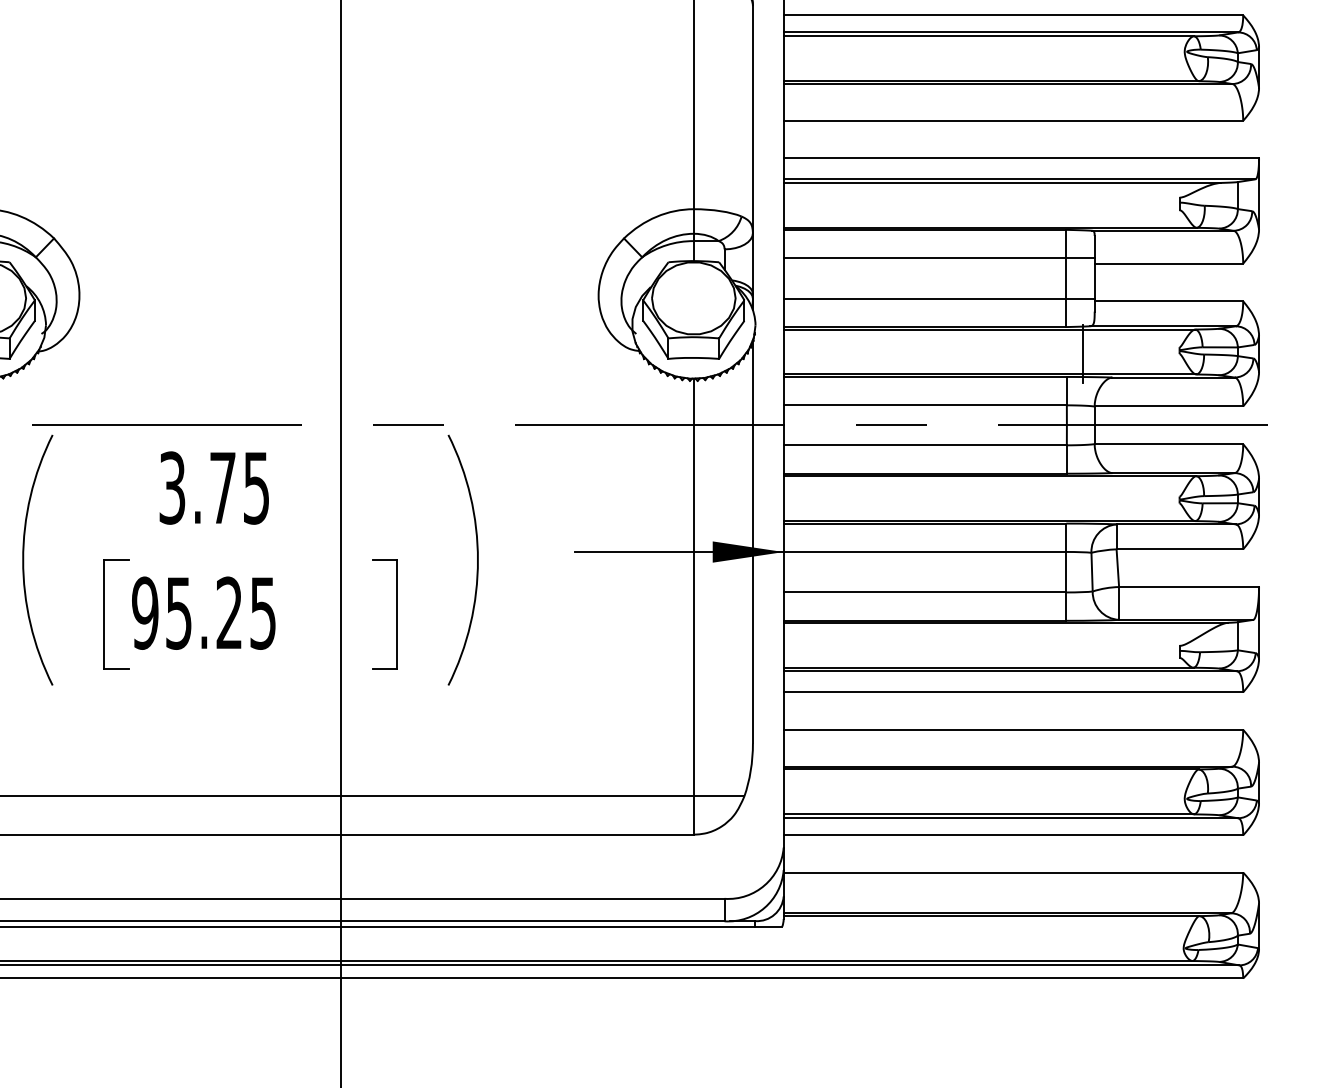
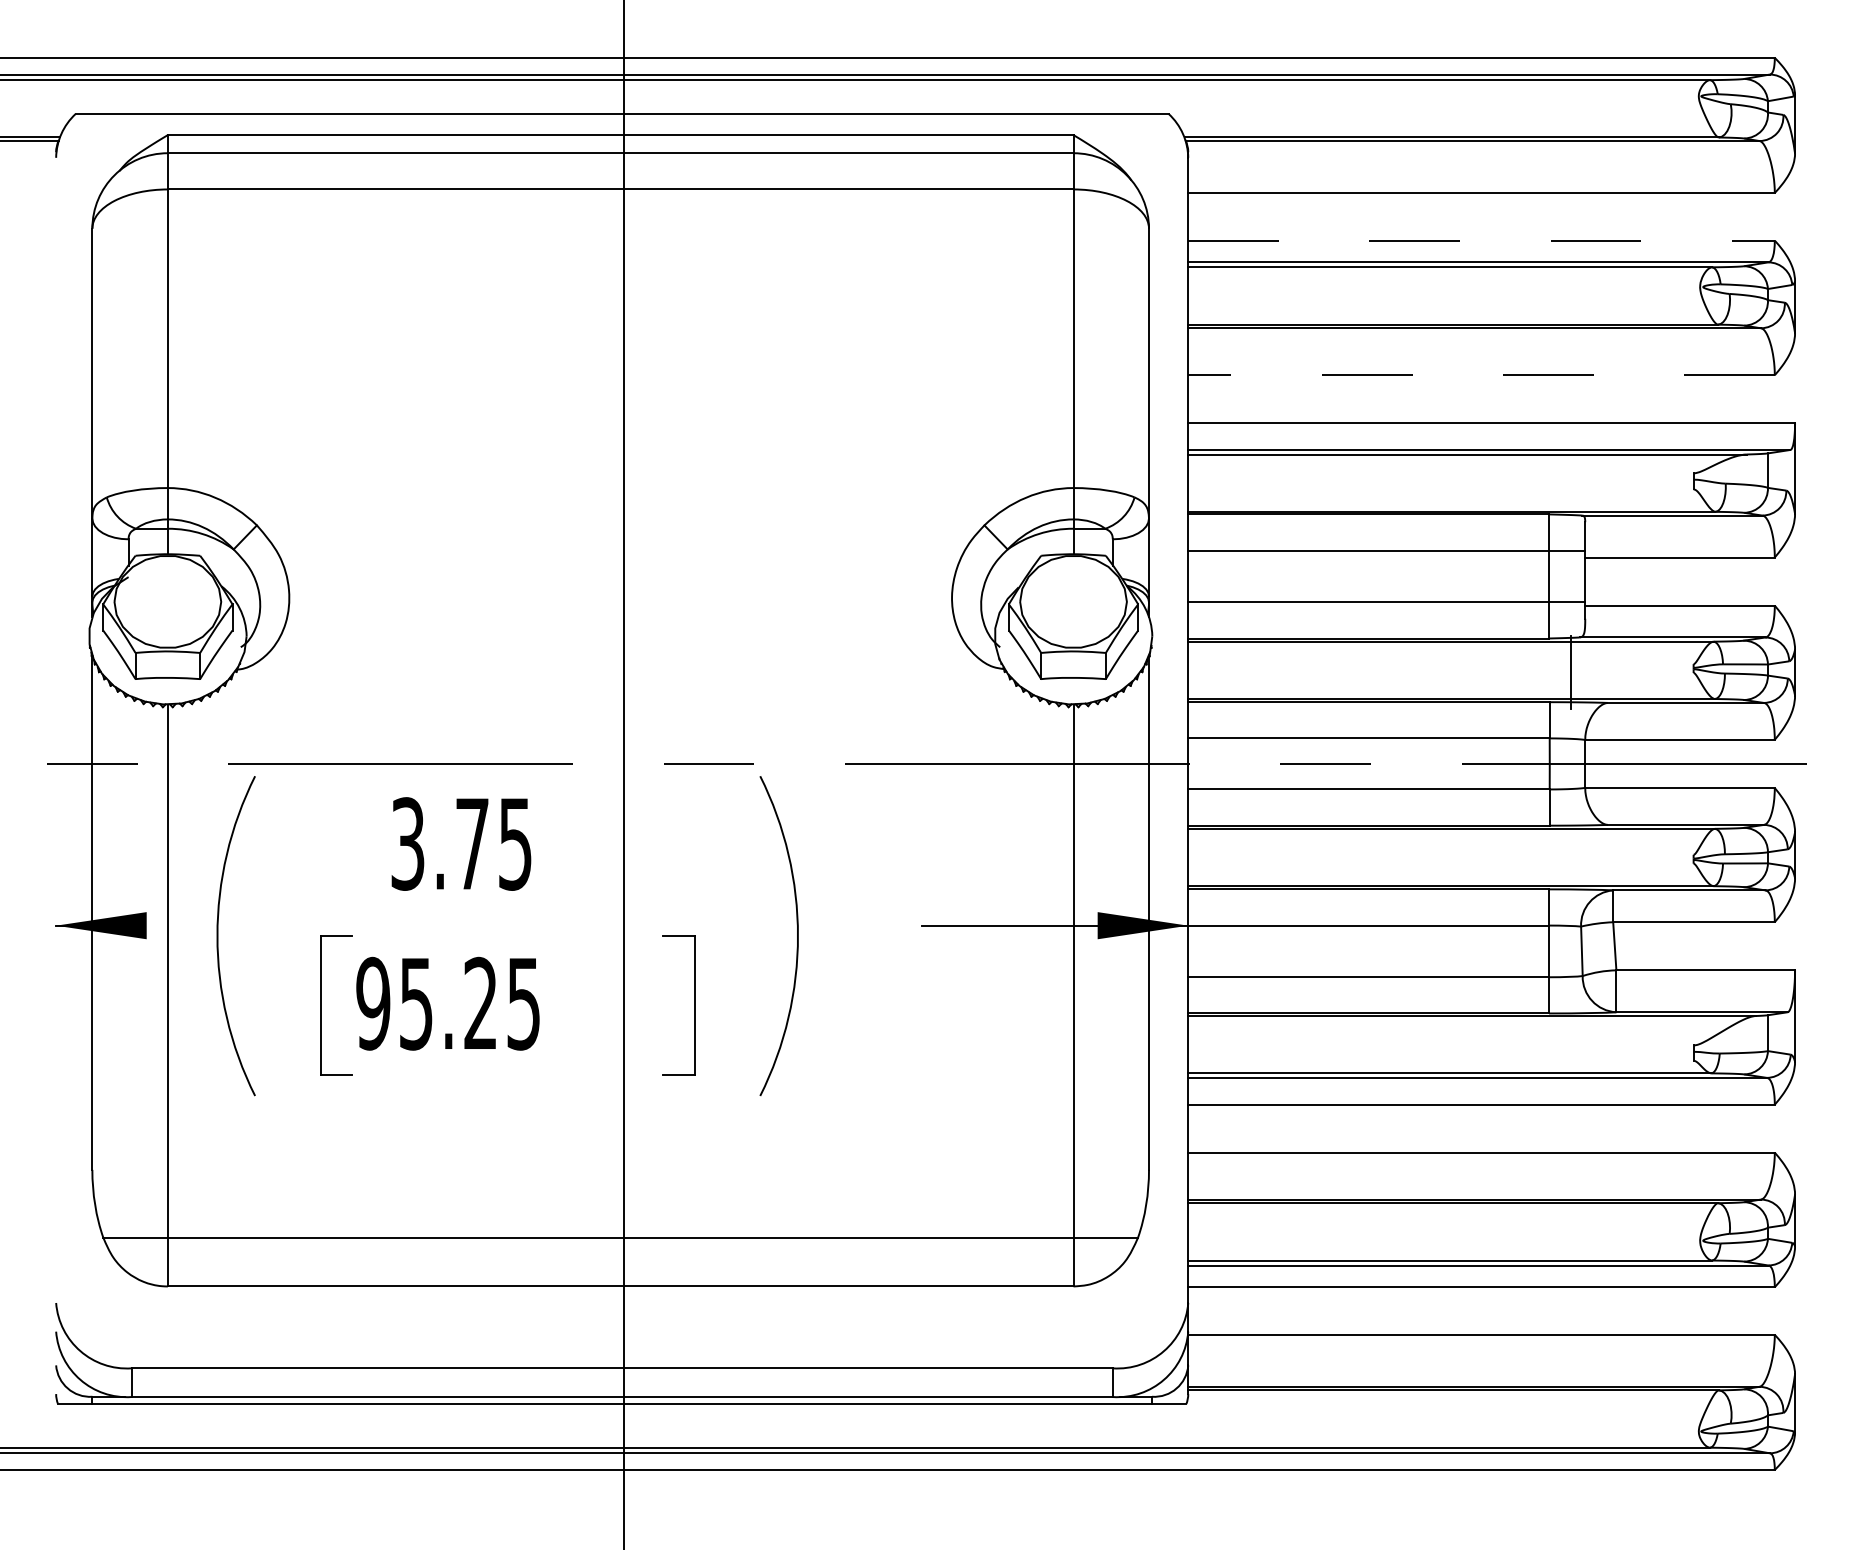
line: (1014, 15) -> (1482, 240), solid -> dashed
line: (1013, 121) -> (1481, 375), solid -> dashed

